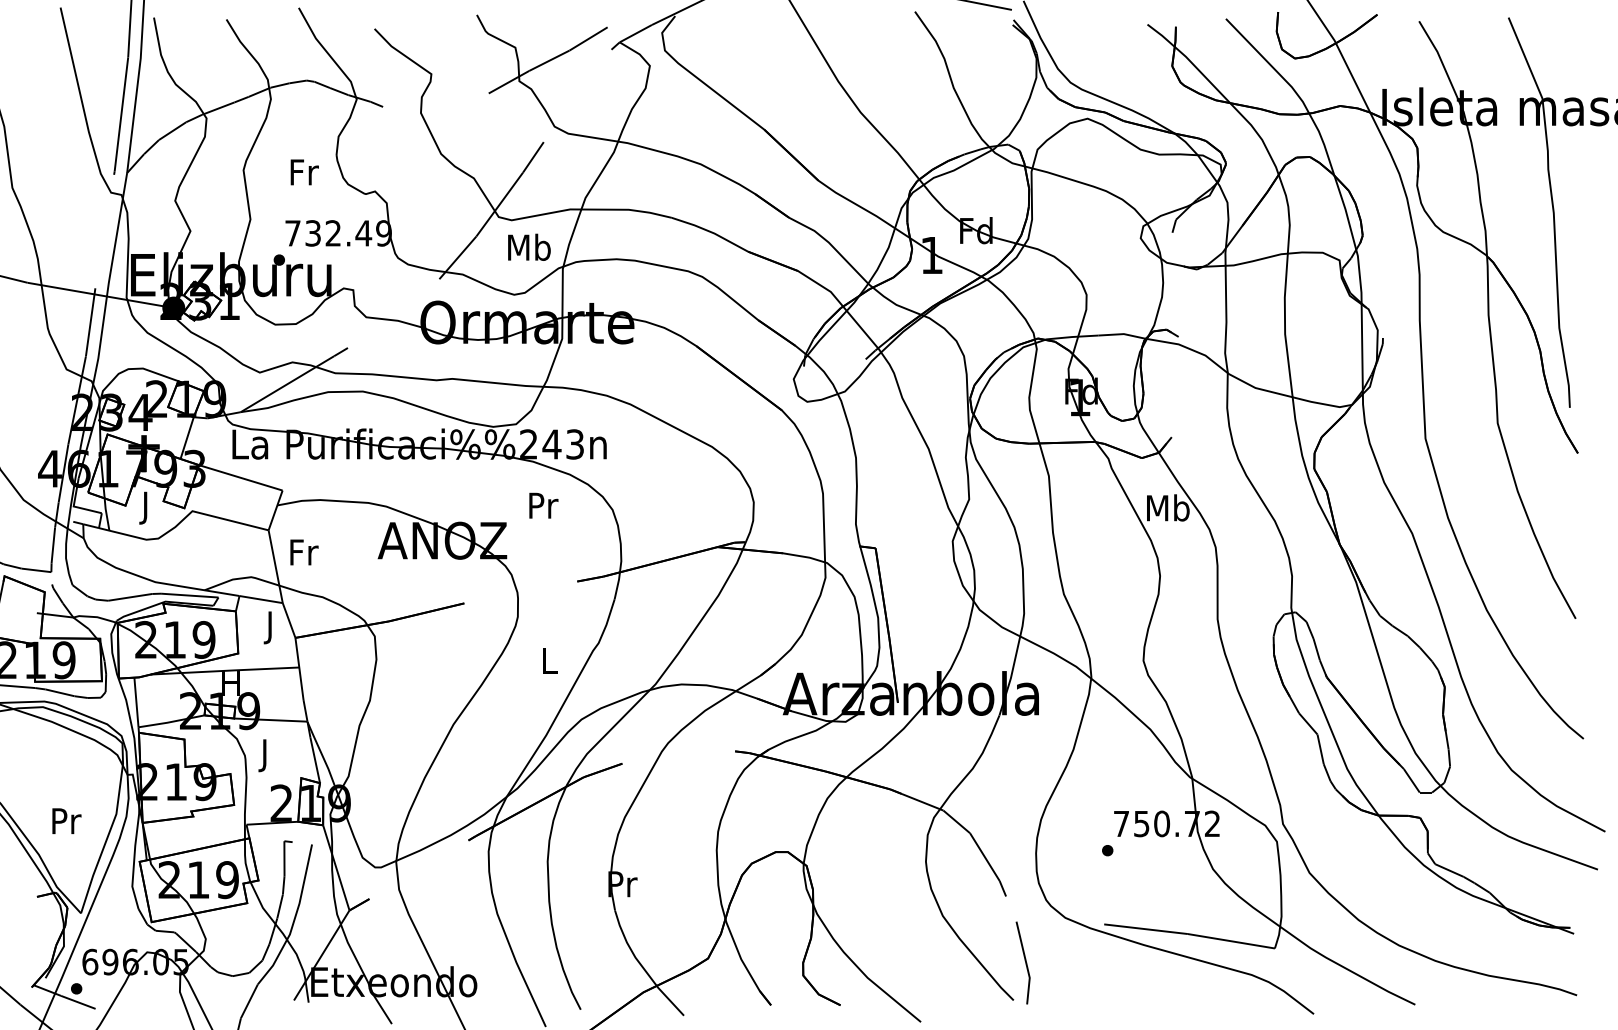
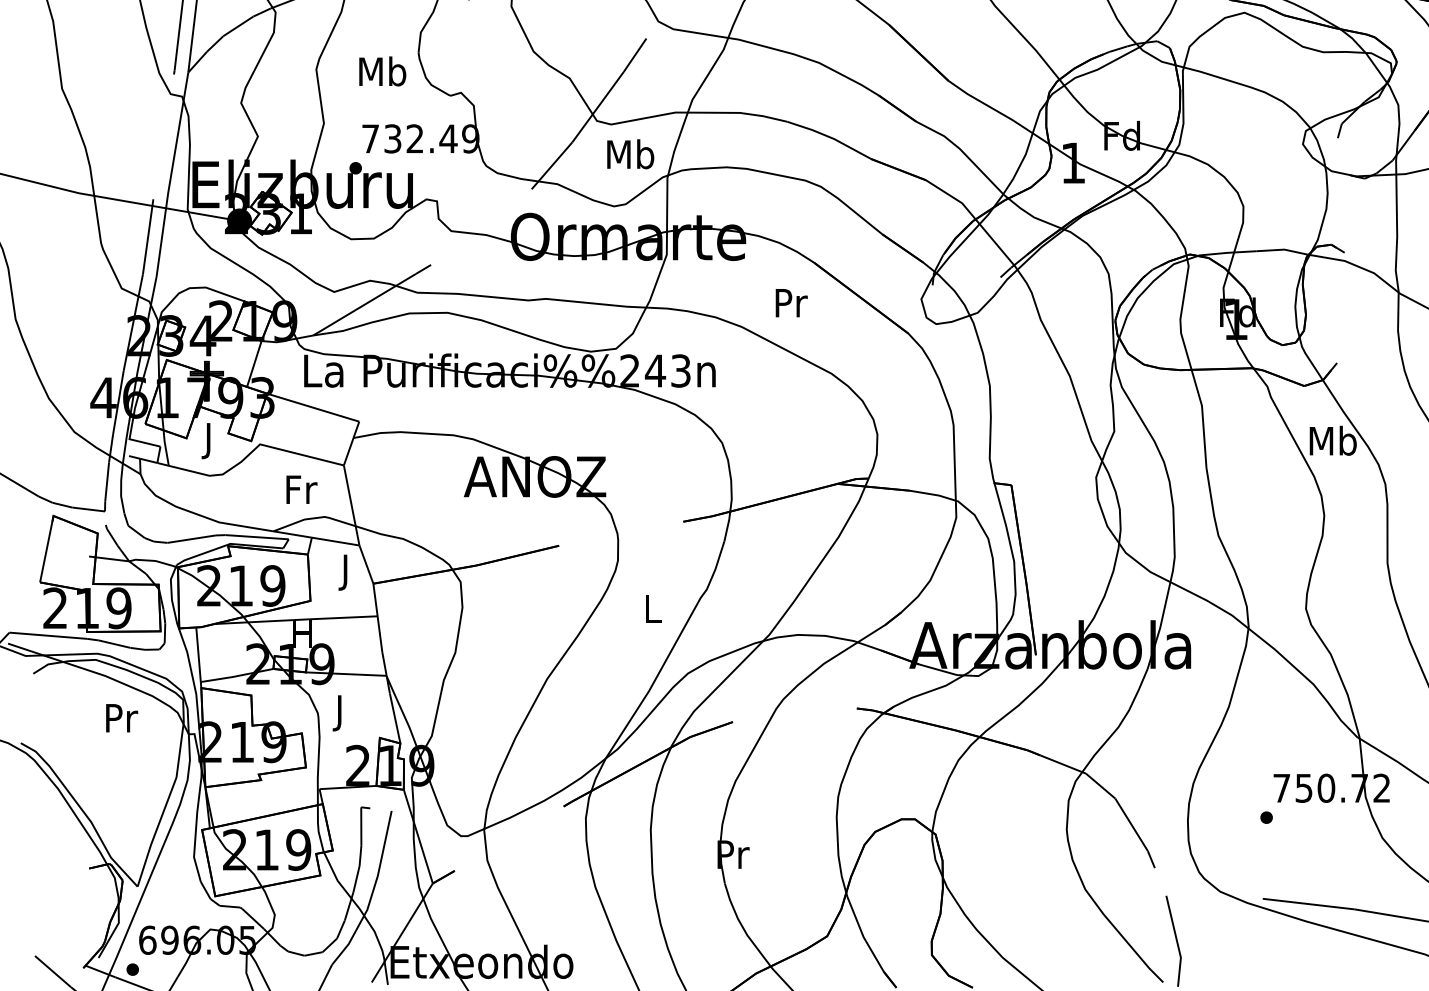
text: (303, 171) -> (382, 70), Fr -> Mb
text: (543, 505) -> (791, 302), moved
text: (304, 552) -> (301, 489), moved
text: (66, 820) -> (121, 717), moved

